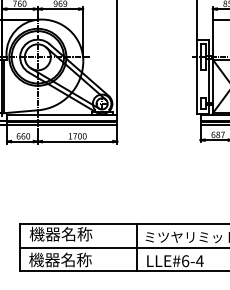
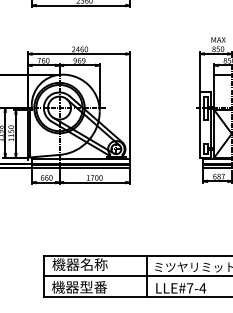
text: (76, 259) -> (93, 286), 機器名称 -> 機器型番
text: (185, 261) -> (190, 288), LLE#6-4 -> LLE#7-4

